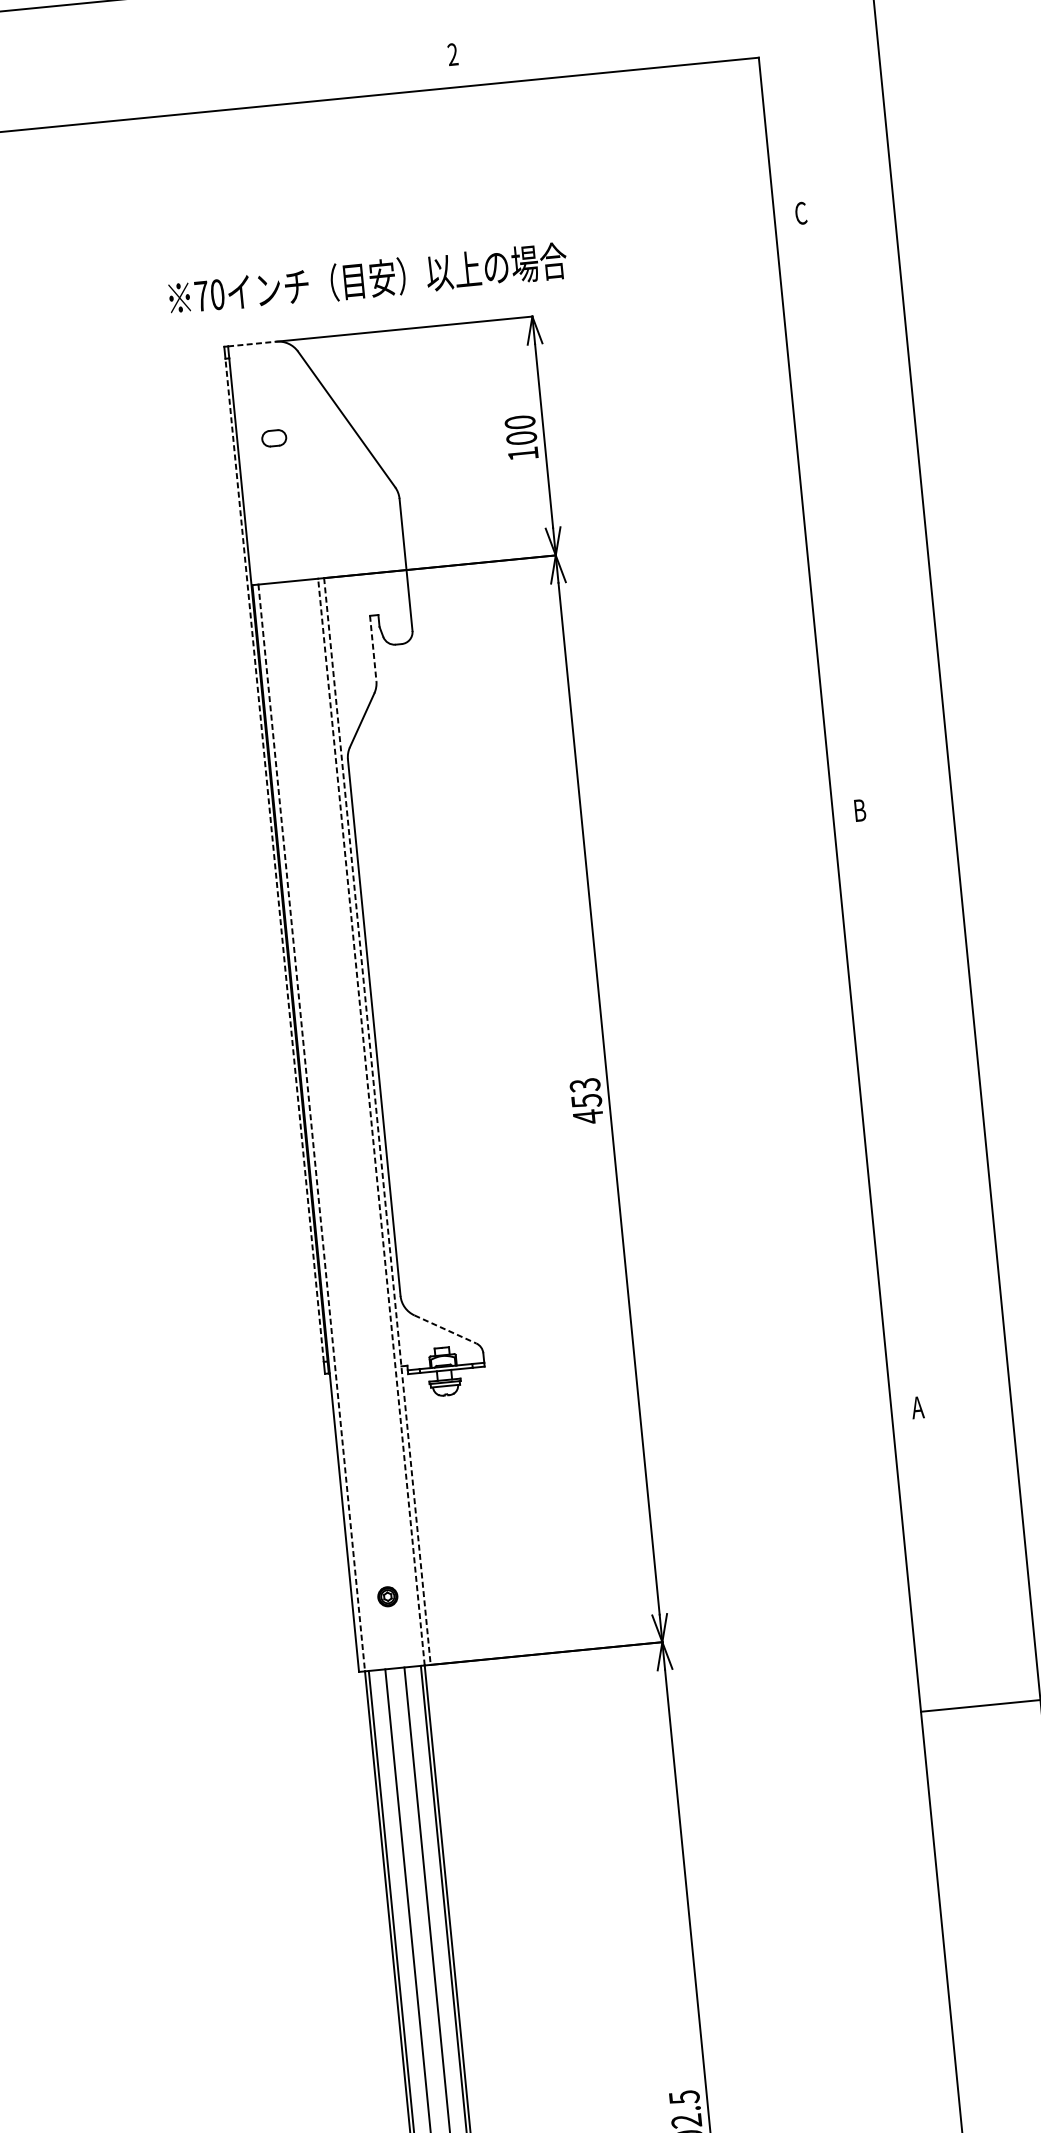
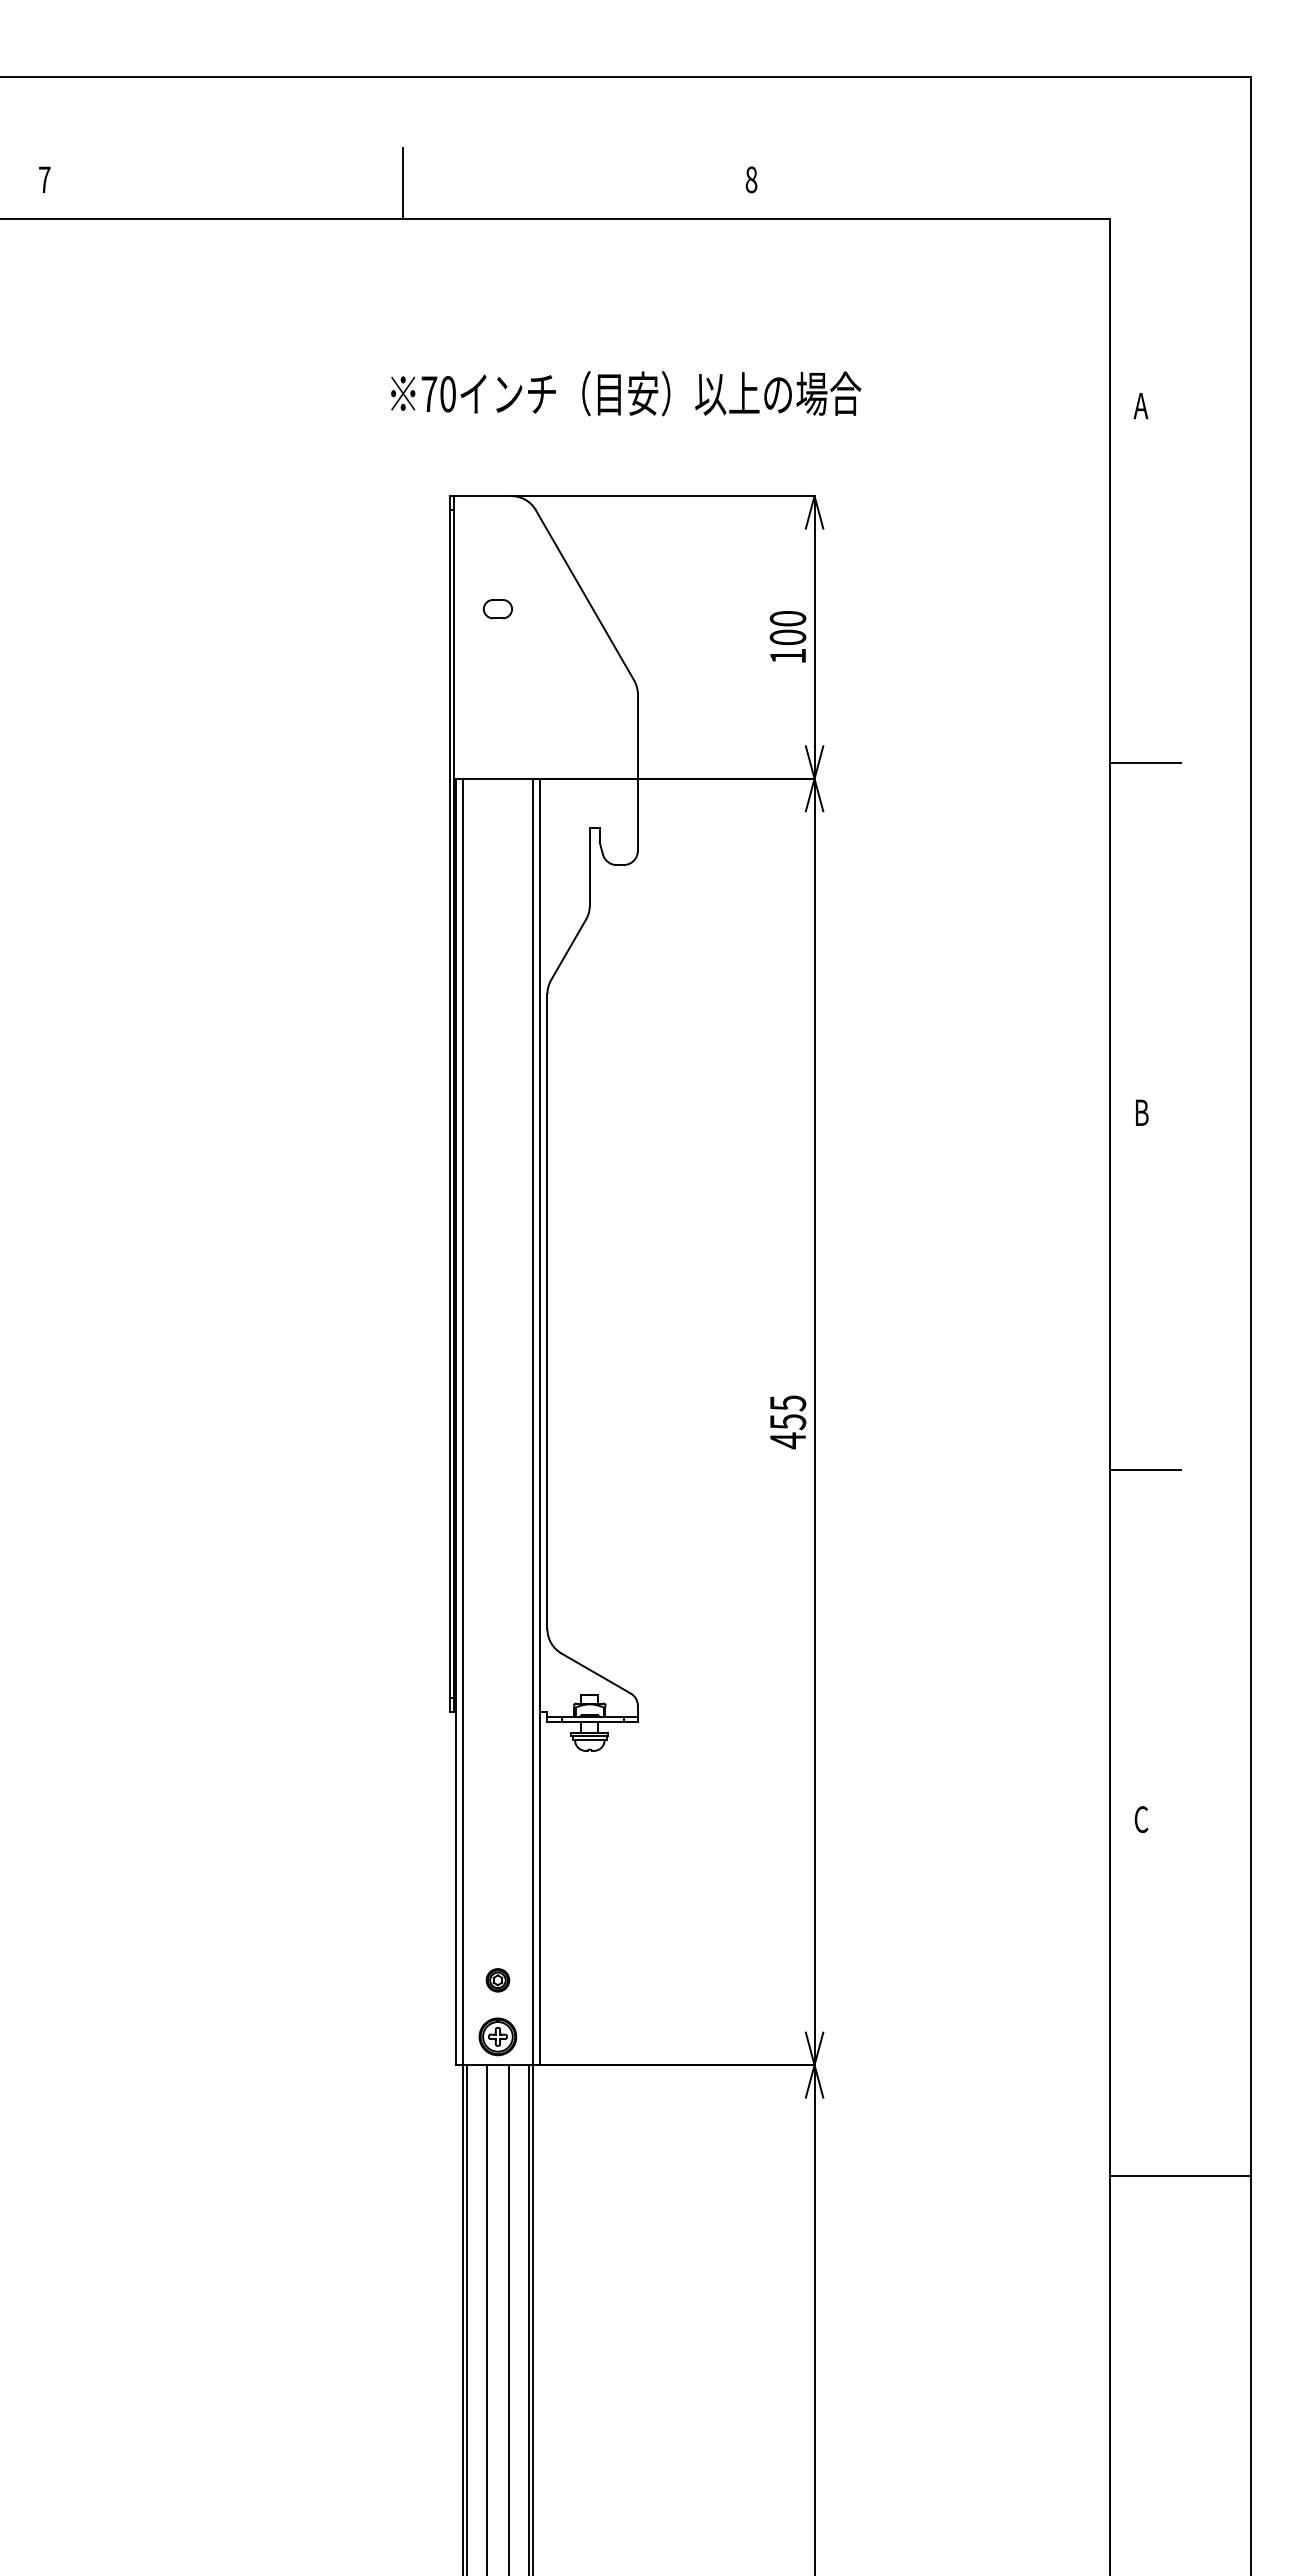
text: (452, 54) -> (751, 179), 2 -> 8
line: (159, 85) -> (403, 182), added
text: (800, 213) -> (1140, 405), C -> A
text: (368, 279) -> (626, 393), moved
line: (252, 344) -> (483, 496), dashed -> solid
line: (833, 514) -> (1144, 762), added
line: (372, 648) -> (589, 866), dashed -> solid
line: (274, 859) -> (449, 1103), dashed -> solid
text: (584, 1084) -> (787, 1402), 453 -> 455
line: (891, 1111) -> (1144, 1469), added
line: (371, 1121) -> (533, 1421), dashed -> solid
line: (377, 1121) -> (540, 1422), dashed -> solid
line: (311, 1128) -> (462, 1422), dashed -> solid
line: (445, 1329) -> (596, 1673), dashed -> solid
text: (917, 1407) -> (1140, 1819), A -> C
part: (392, 1644) -> (497, 2036), added

